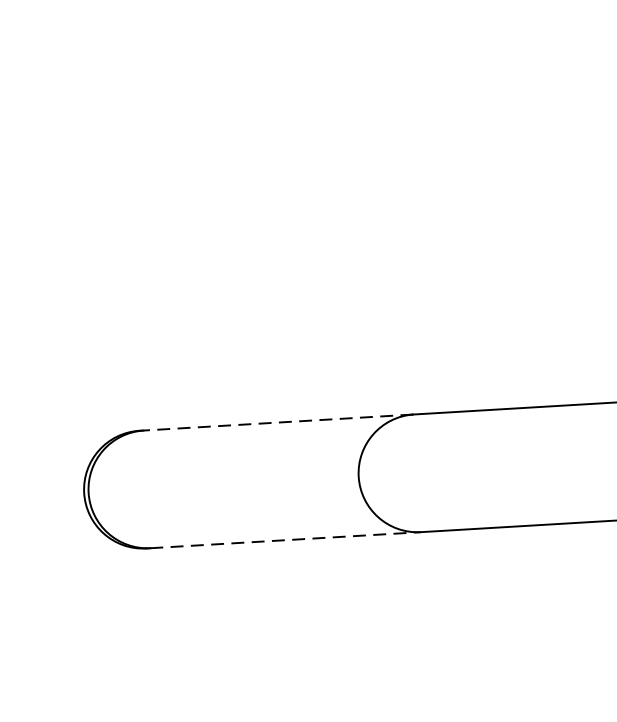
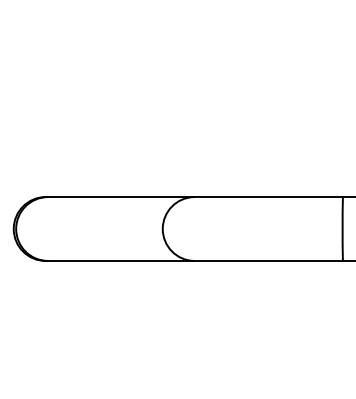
line: (277, 423) -> (120, 197), dashed -> solid
line: (286, 539) -> (121, 260), dashed -> solid

